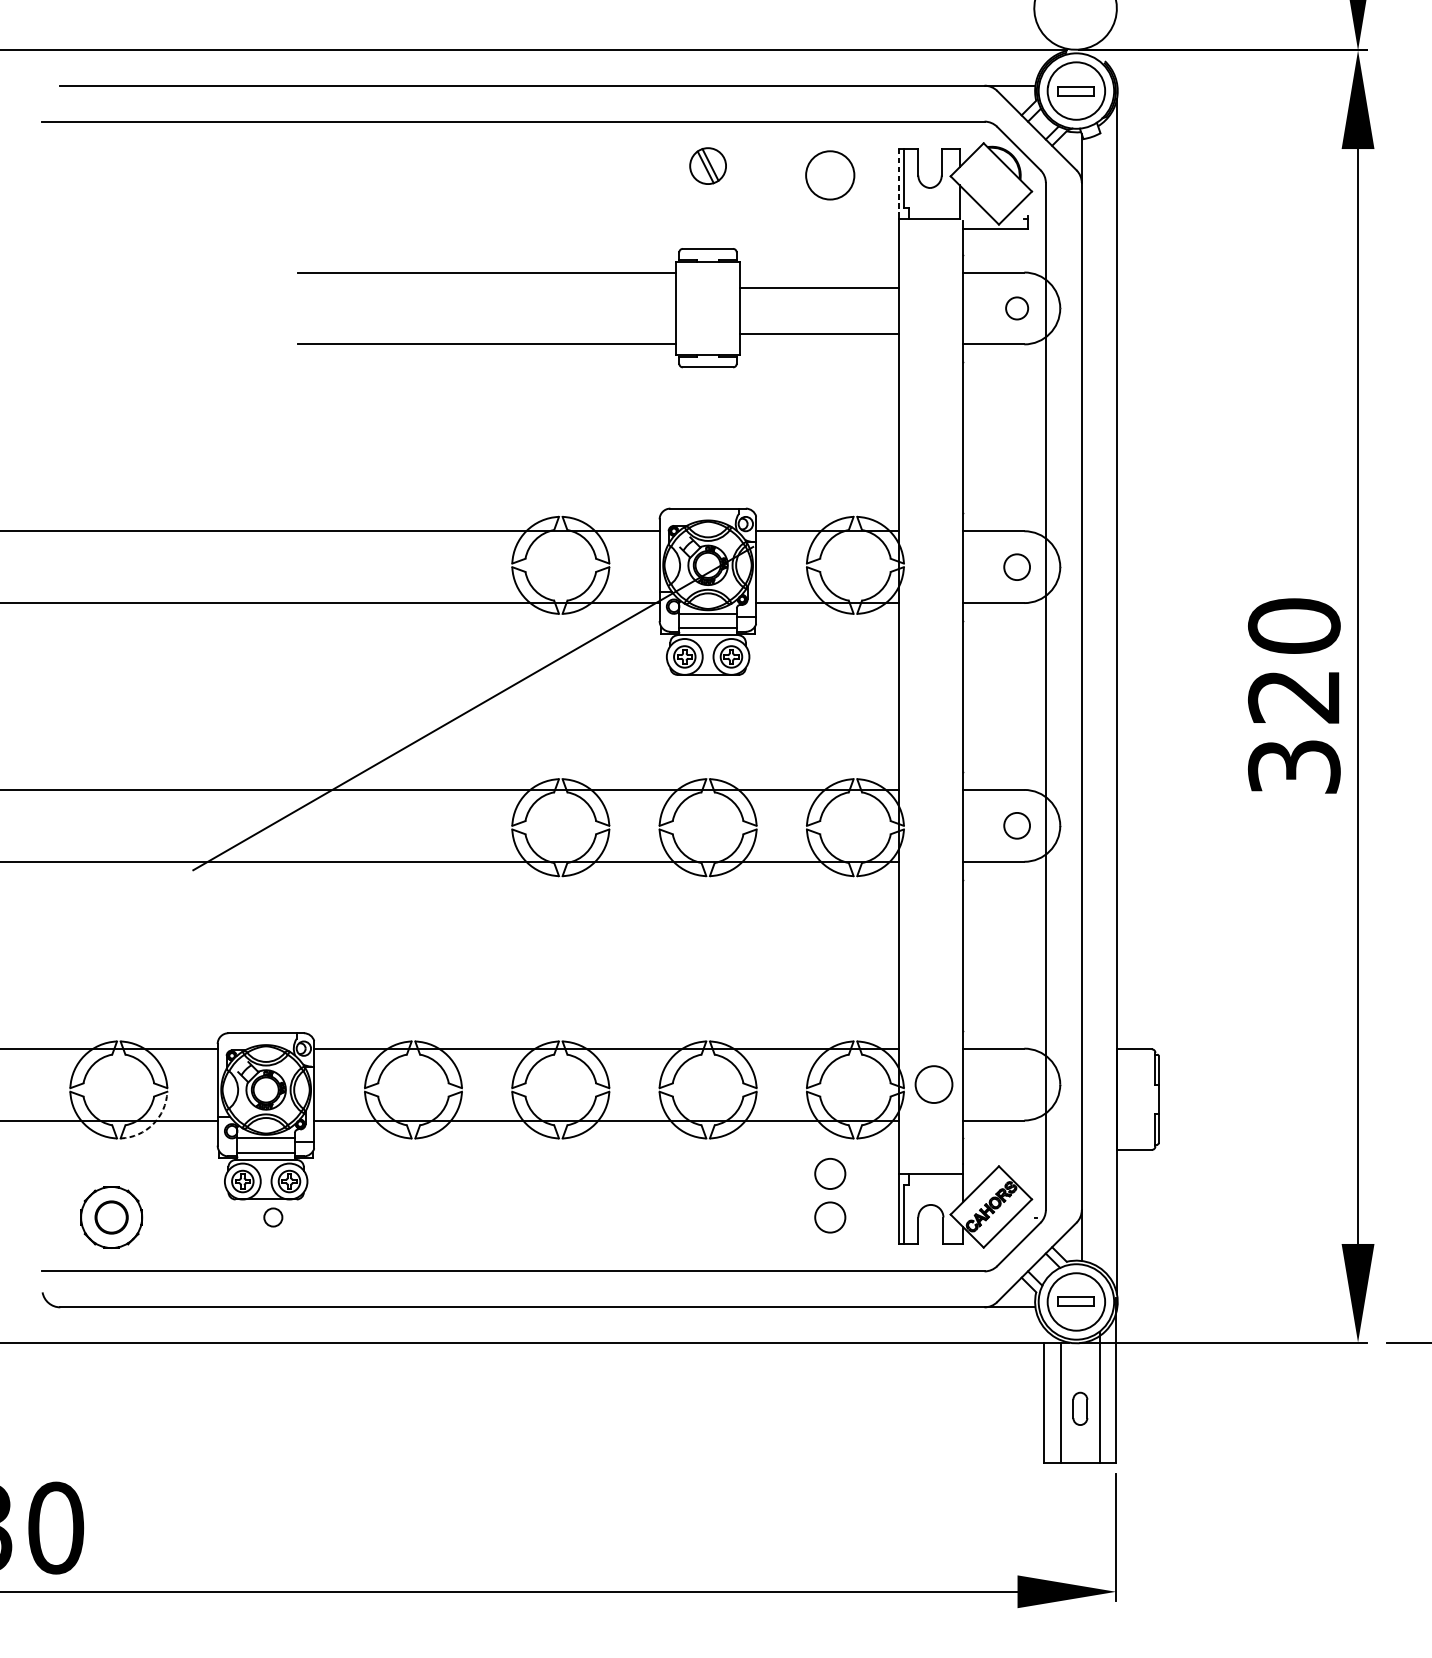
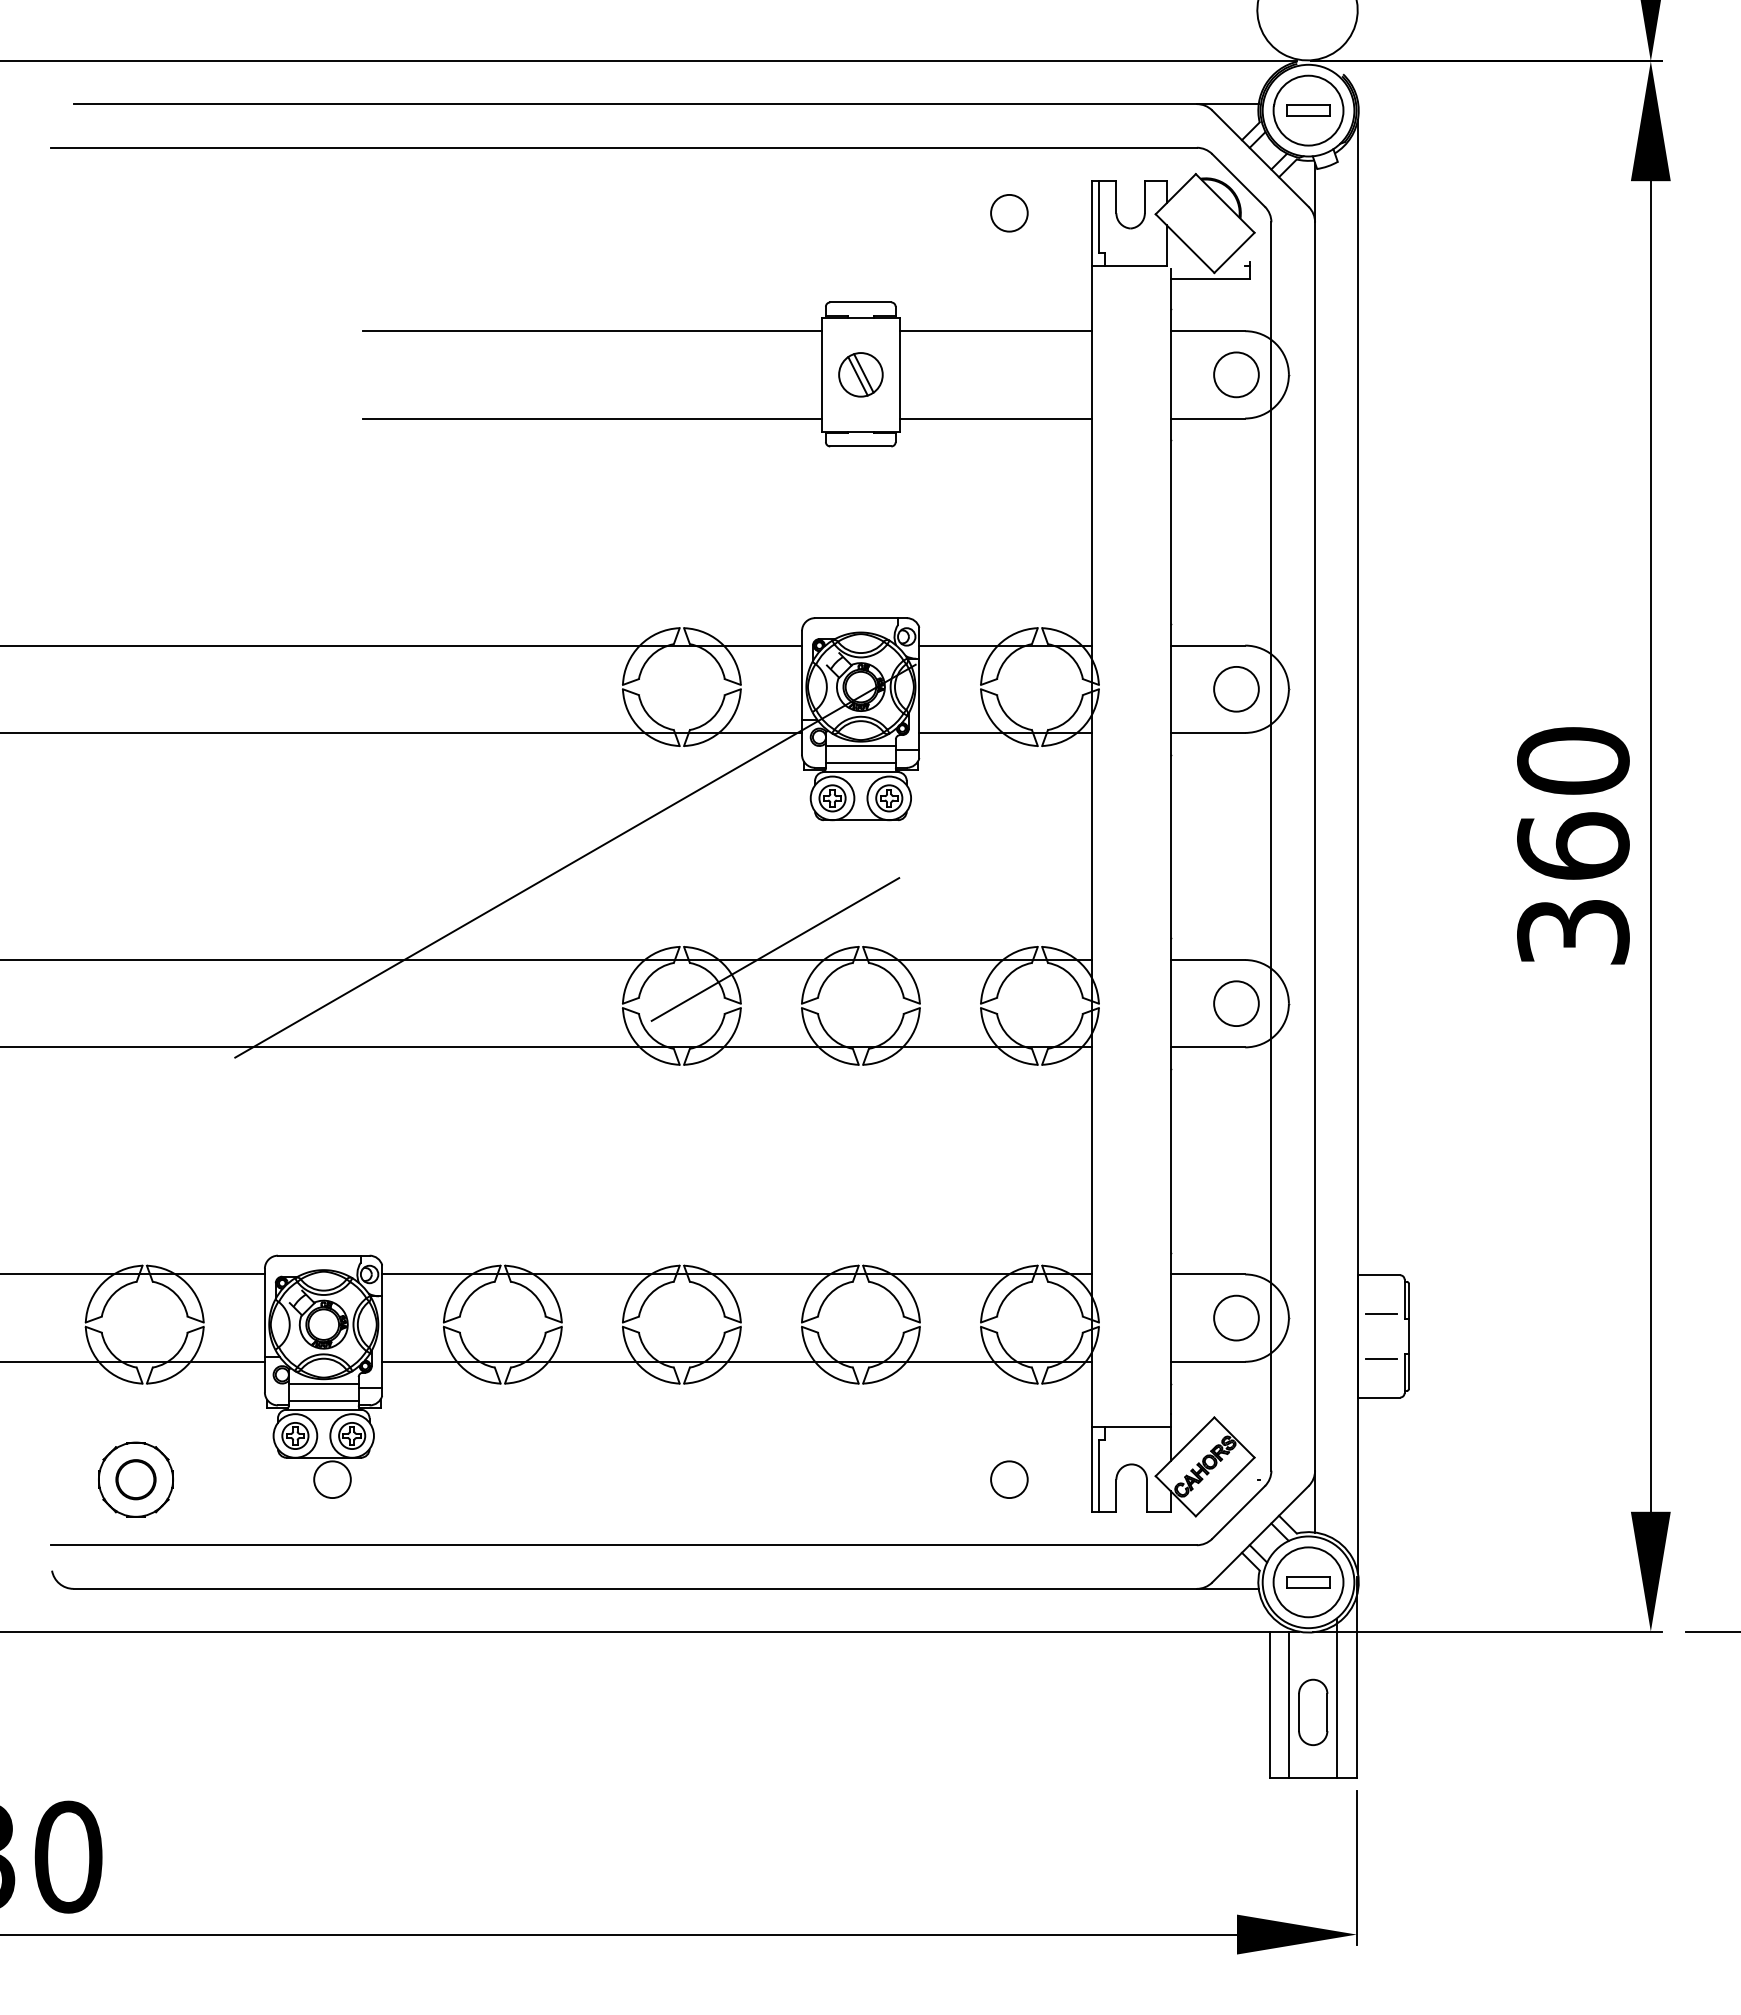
part: (707, 165) -> (860, 374), moved
circle: (830, 175) -> (1009, 213), size x0.62
line: (898, 183) -> (1092, 223), dashed -> solid
line: (819, 287) -> (996, 418), moved
circle: (1017, 308) -> (1236, 374), size x1.67
line: (819, 334) -> (996, 331), moved
circle: (1017, 567) -> (1236, 689), size x1.43
text: (1294, 695) -> (1573, 845), 320 -> 360
line: (637, 781) -> (775, 949), added
circle: (1017, 825) -> (1236, 1003), size x1.43
line: (1136, 1080) -> (1381, 1313), added
circle: (934, 1084) -> (1236, 1317), moved
line: (1136, 1118) -> (1381, 1359), added
arc: (153, 1124) -> (186, 1366), dashed -> solid
circle: (830, 1173) -> (1009, 1426), removed
circle: (273, 1217) -> (332, 1479), size x1.67
part: (1080, 1408) -> (1313, 1711), size x1.67

